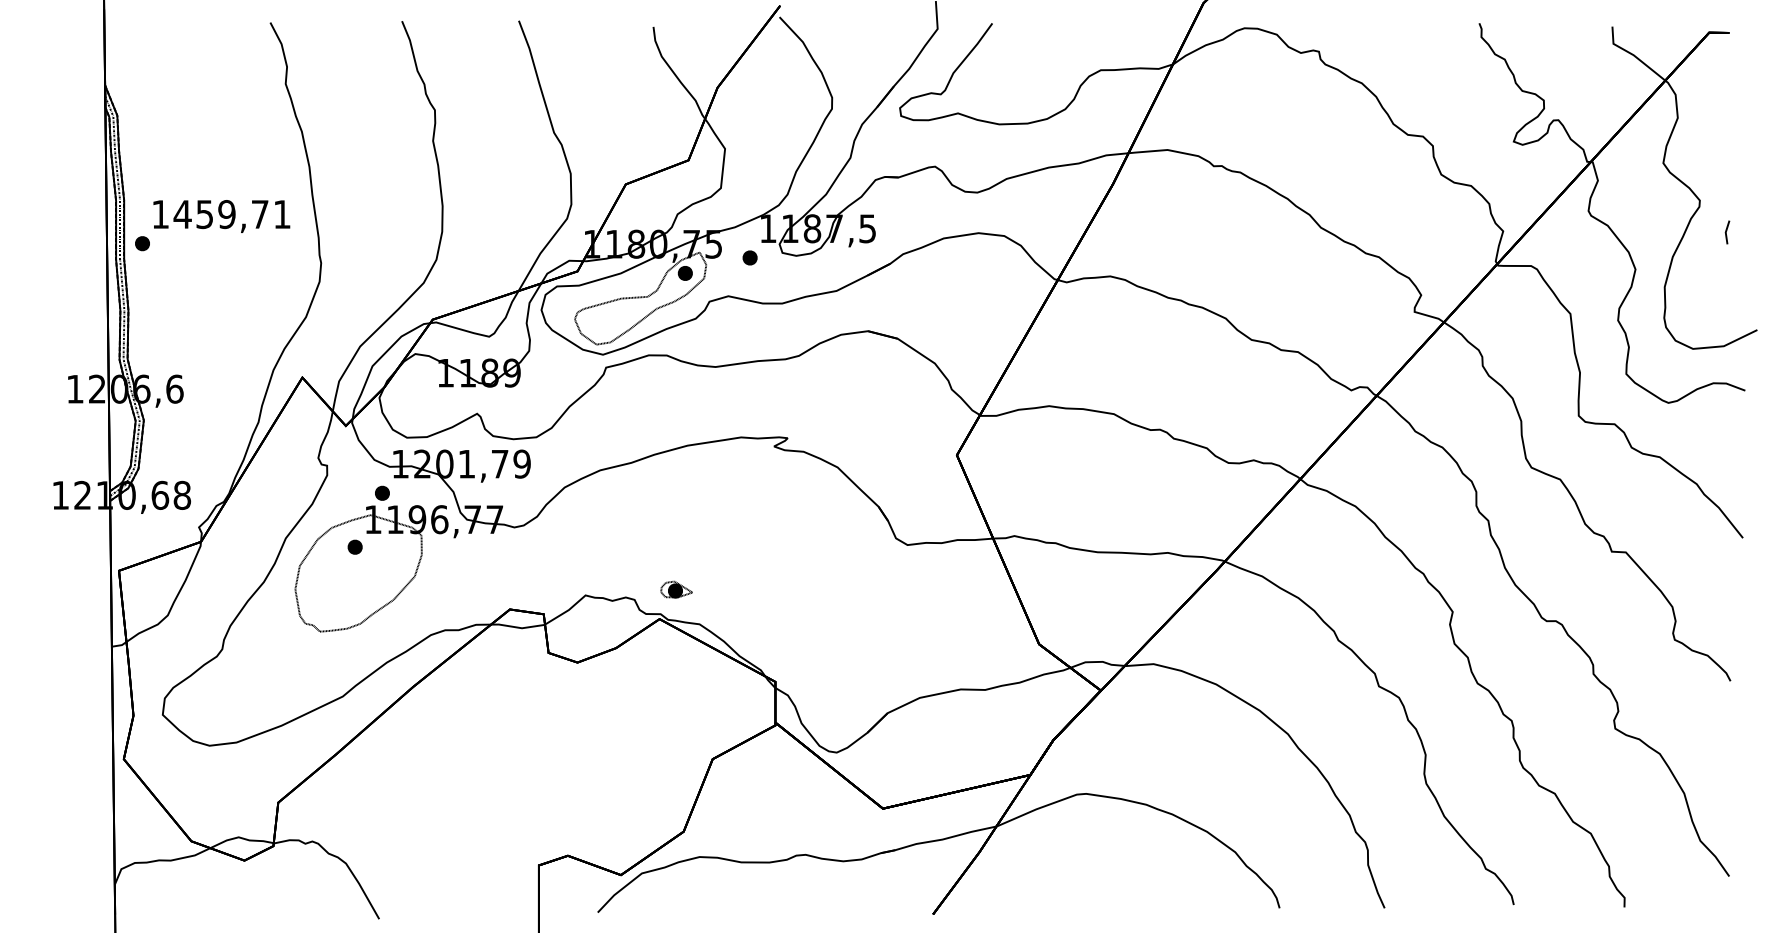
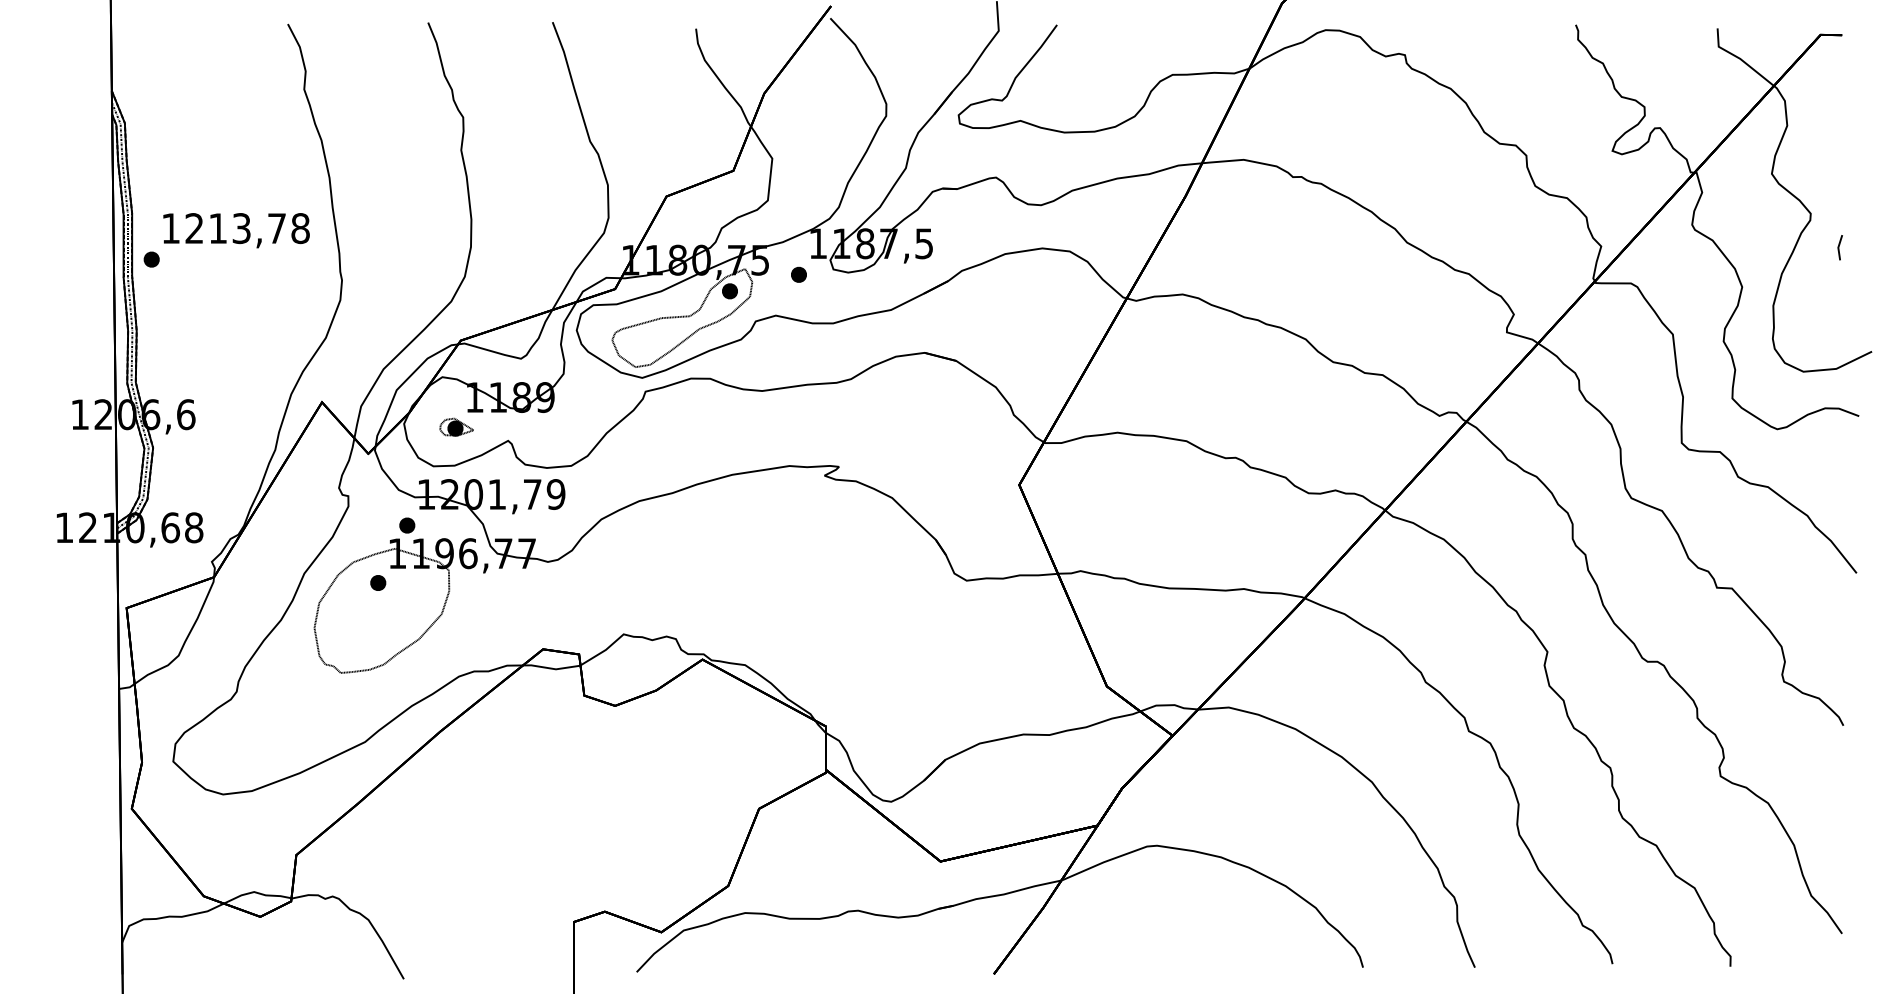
text: (231, 214) -> (246, 228), 1459,71 -> 1213,78
part: (676, 589) -> (456, 426), moved

